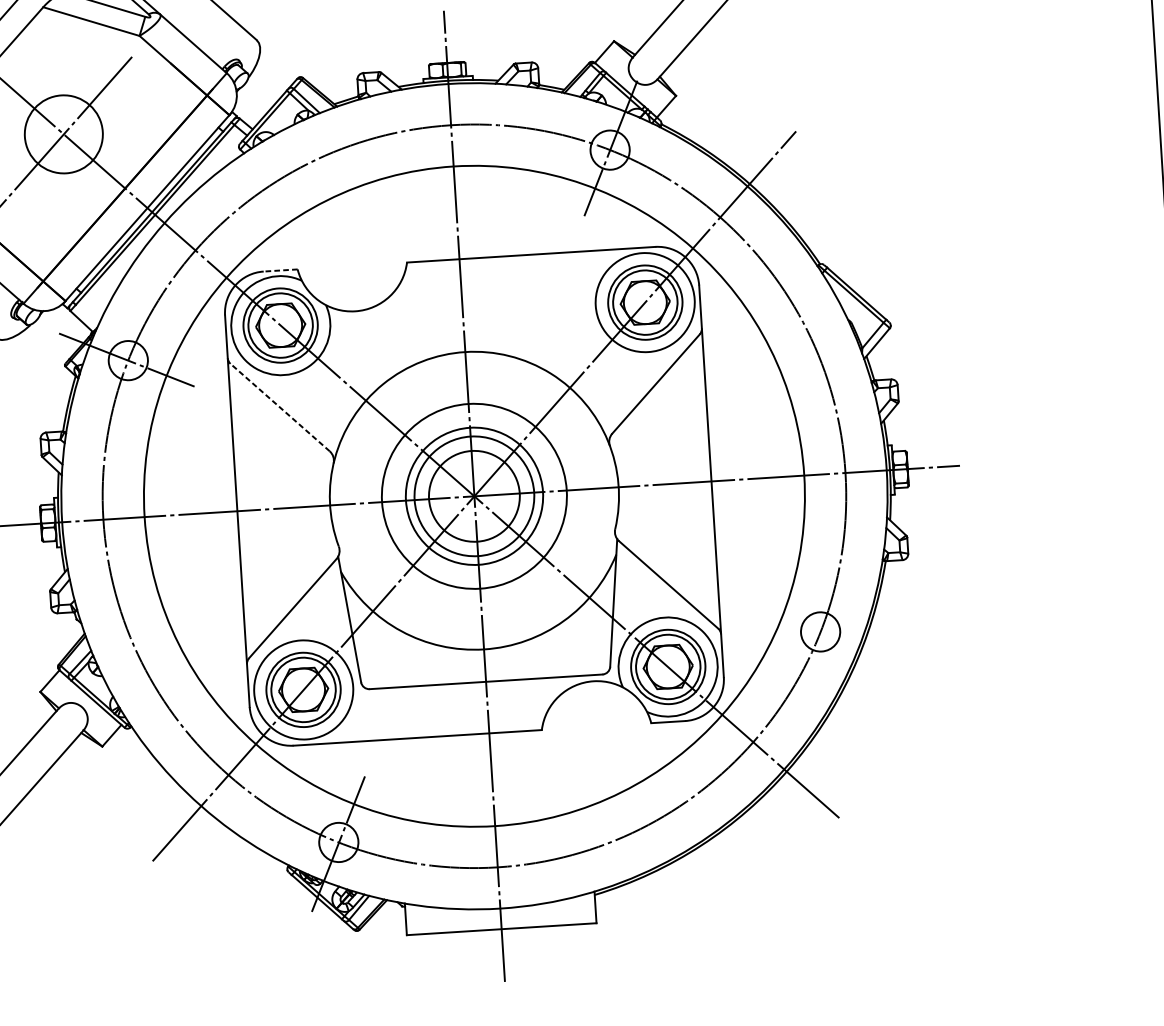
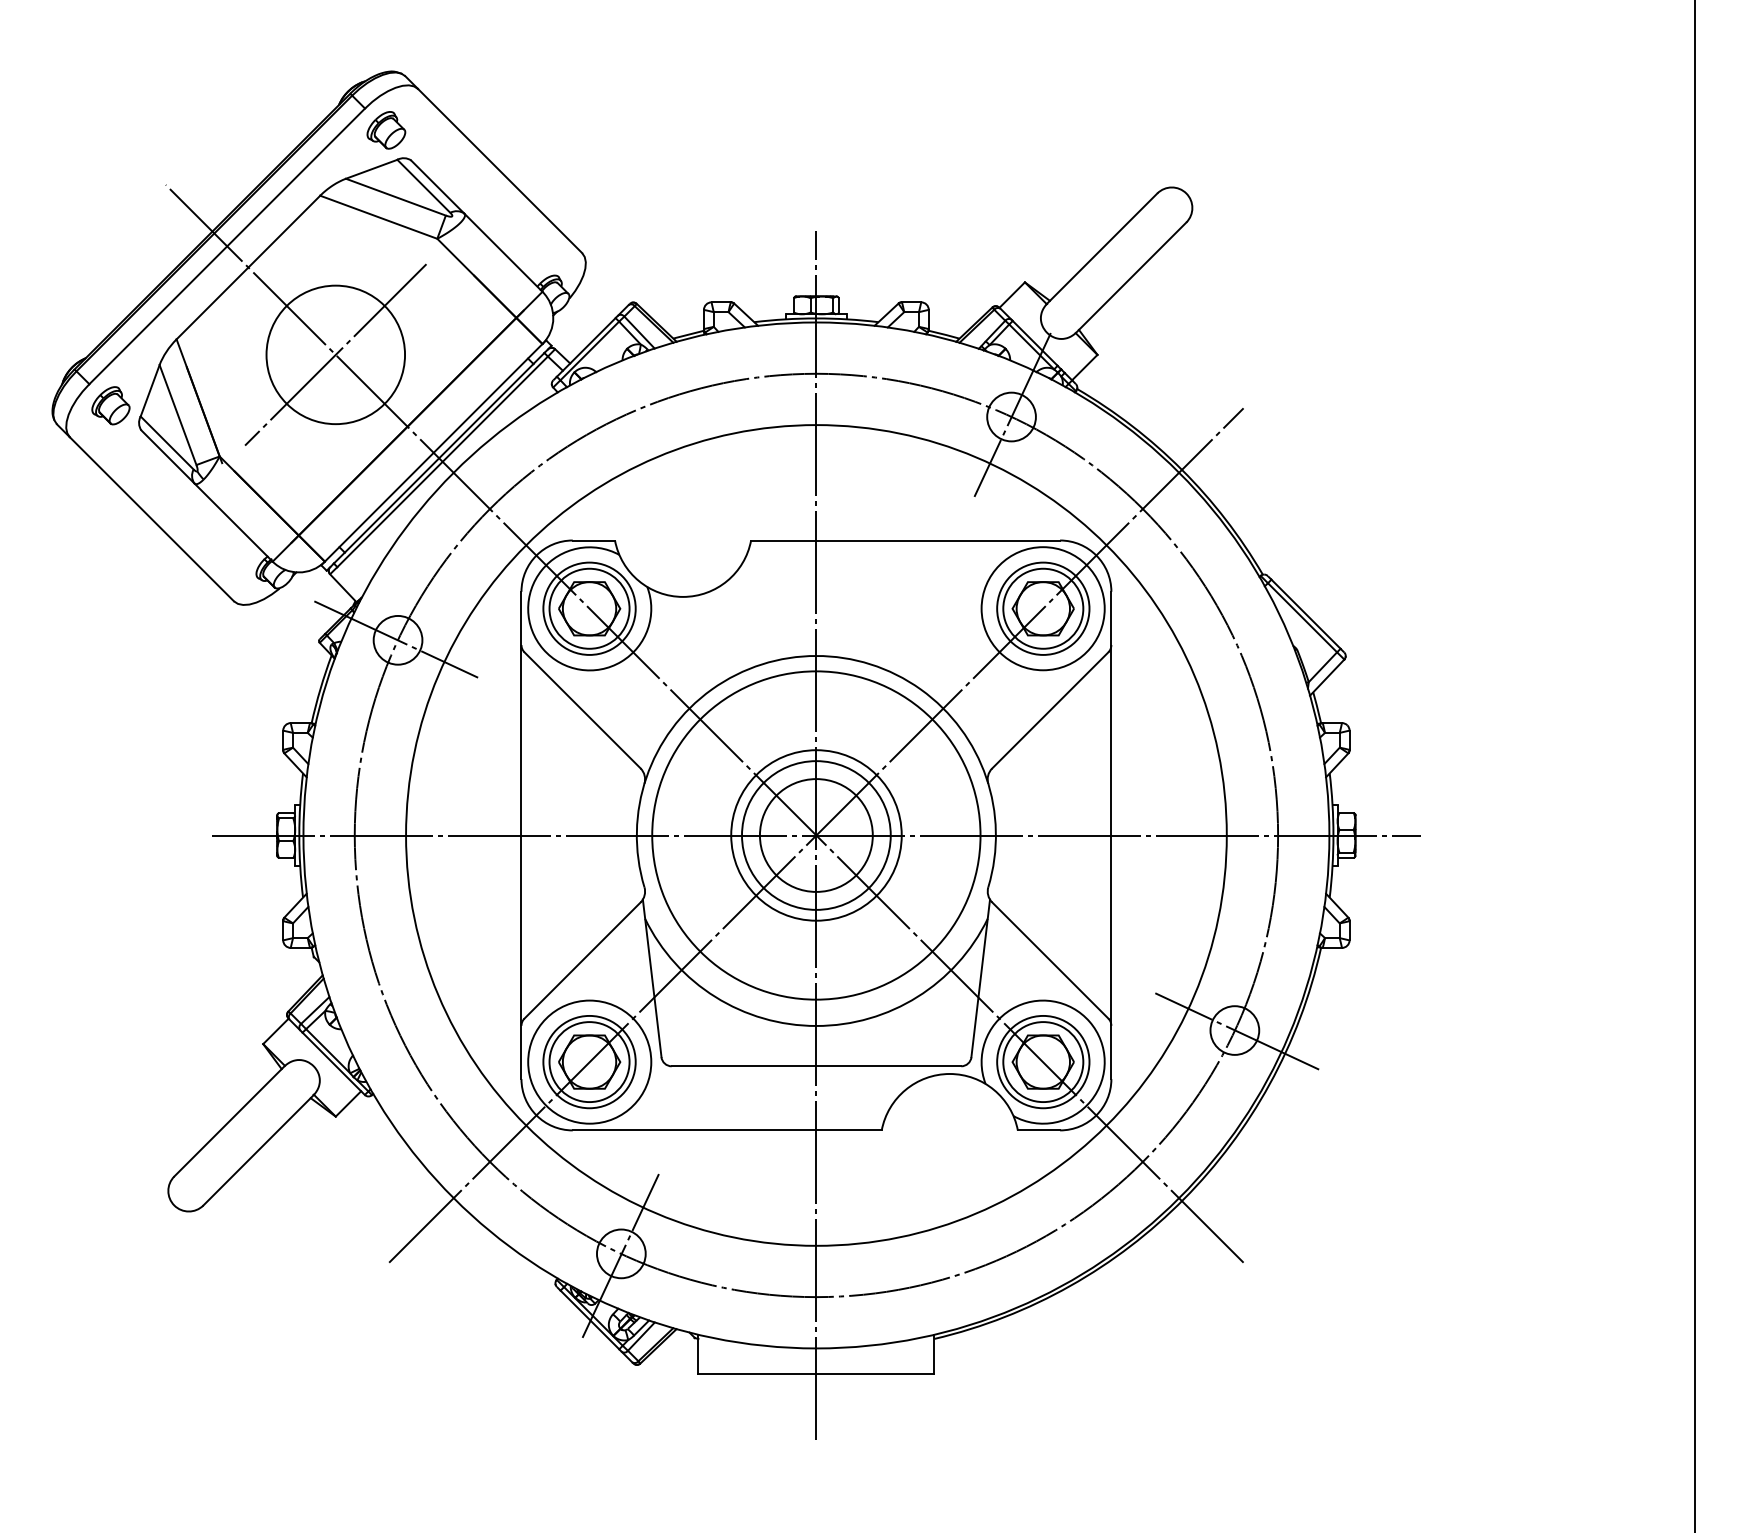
circle: (63, 134) -> (335, 354), size x1.43
line: (280, 270) -> (593, 540), dashed -> solid
line: (280, 407) -> (582, 710), dashed -> solid
circle: (474, 496) -> (816, 835), size x1.43
line: (822, 632) -> (1237, 1031), added

